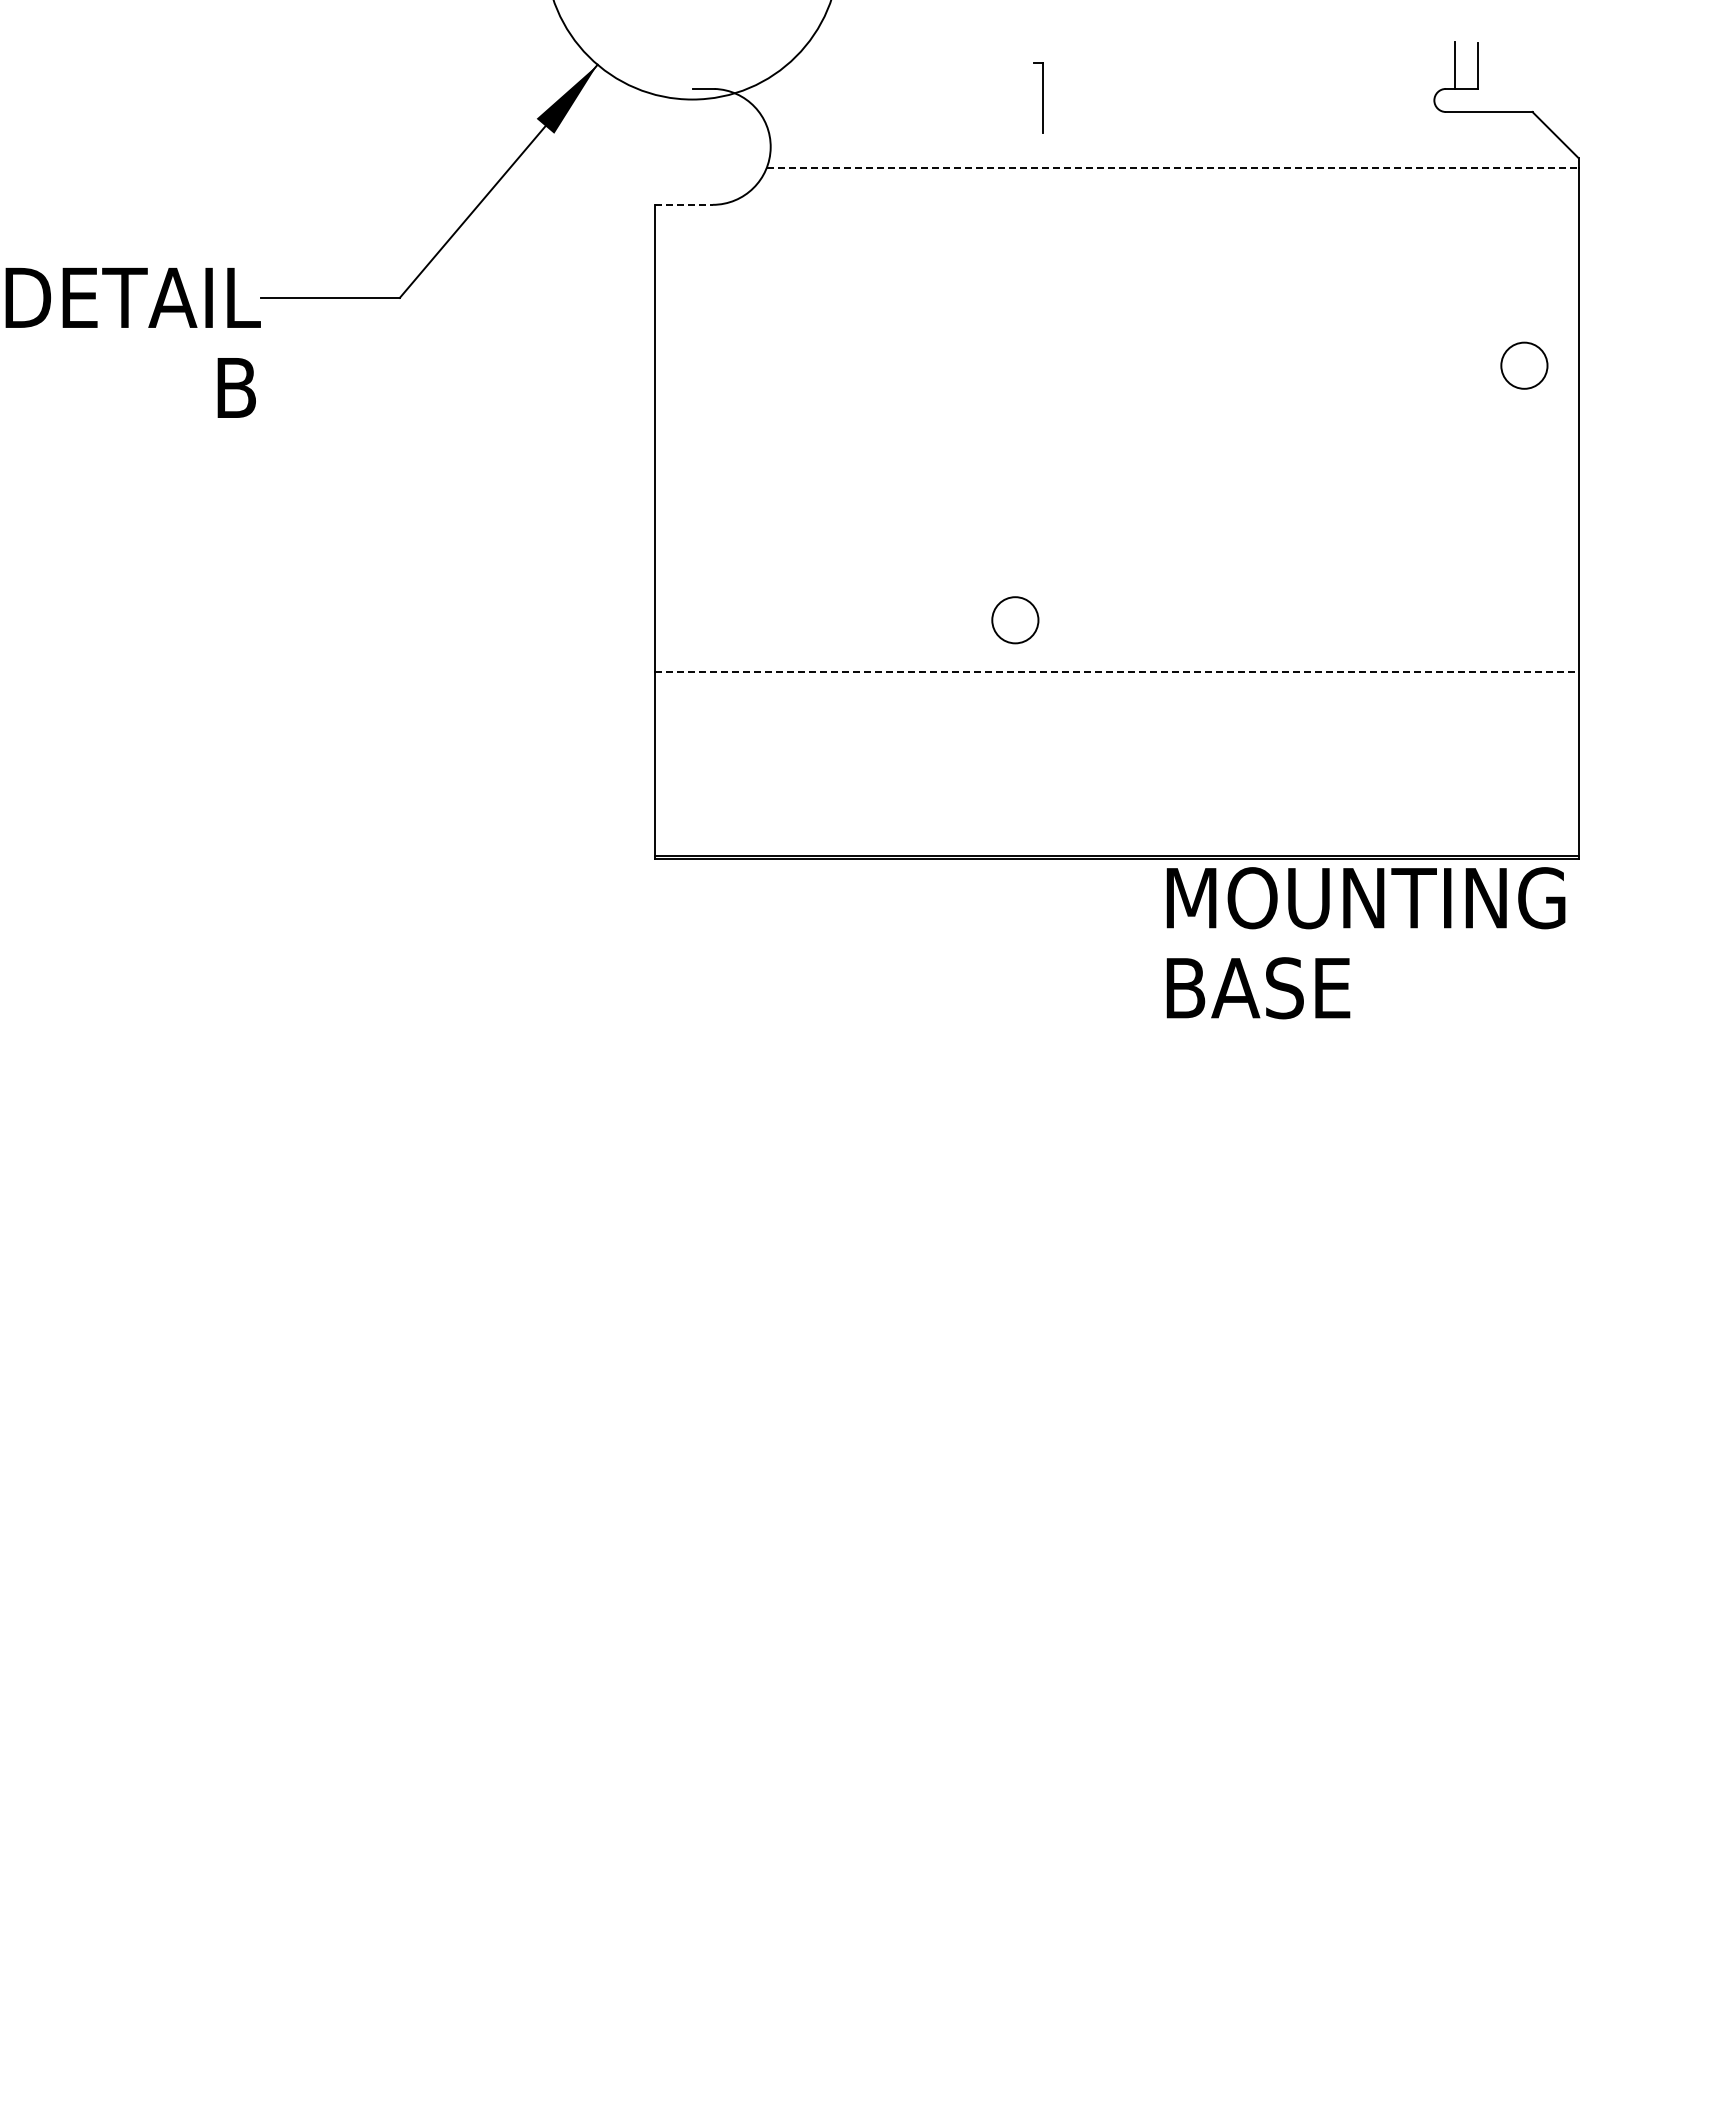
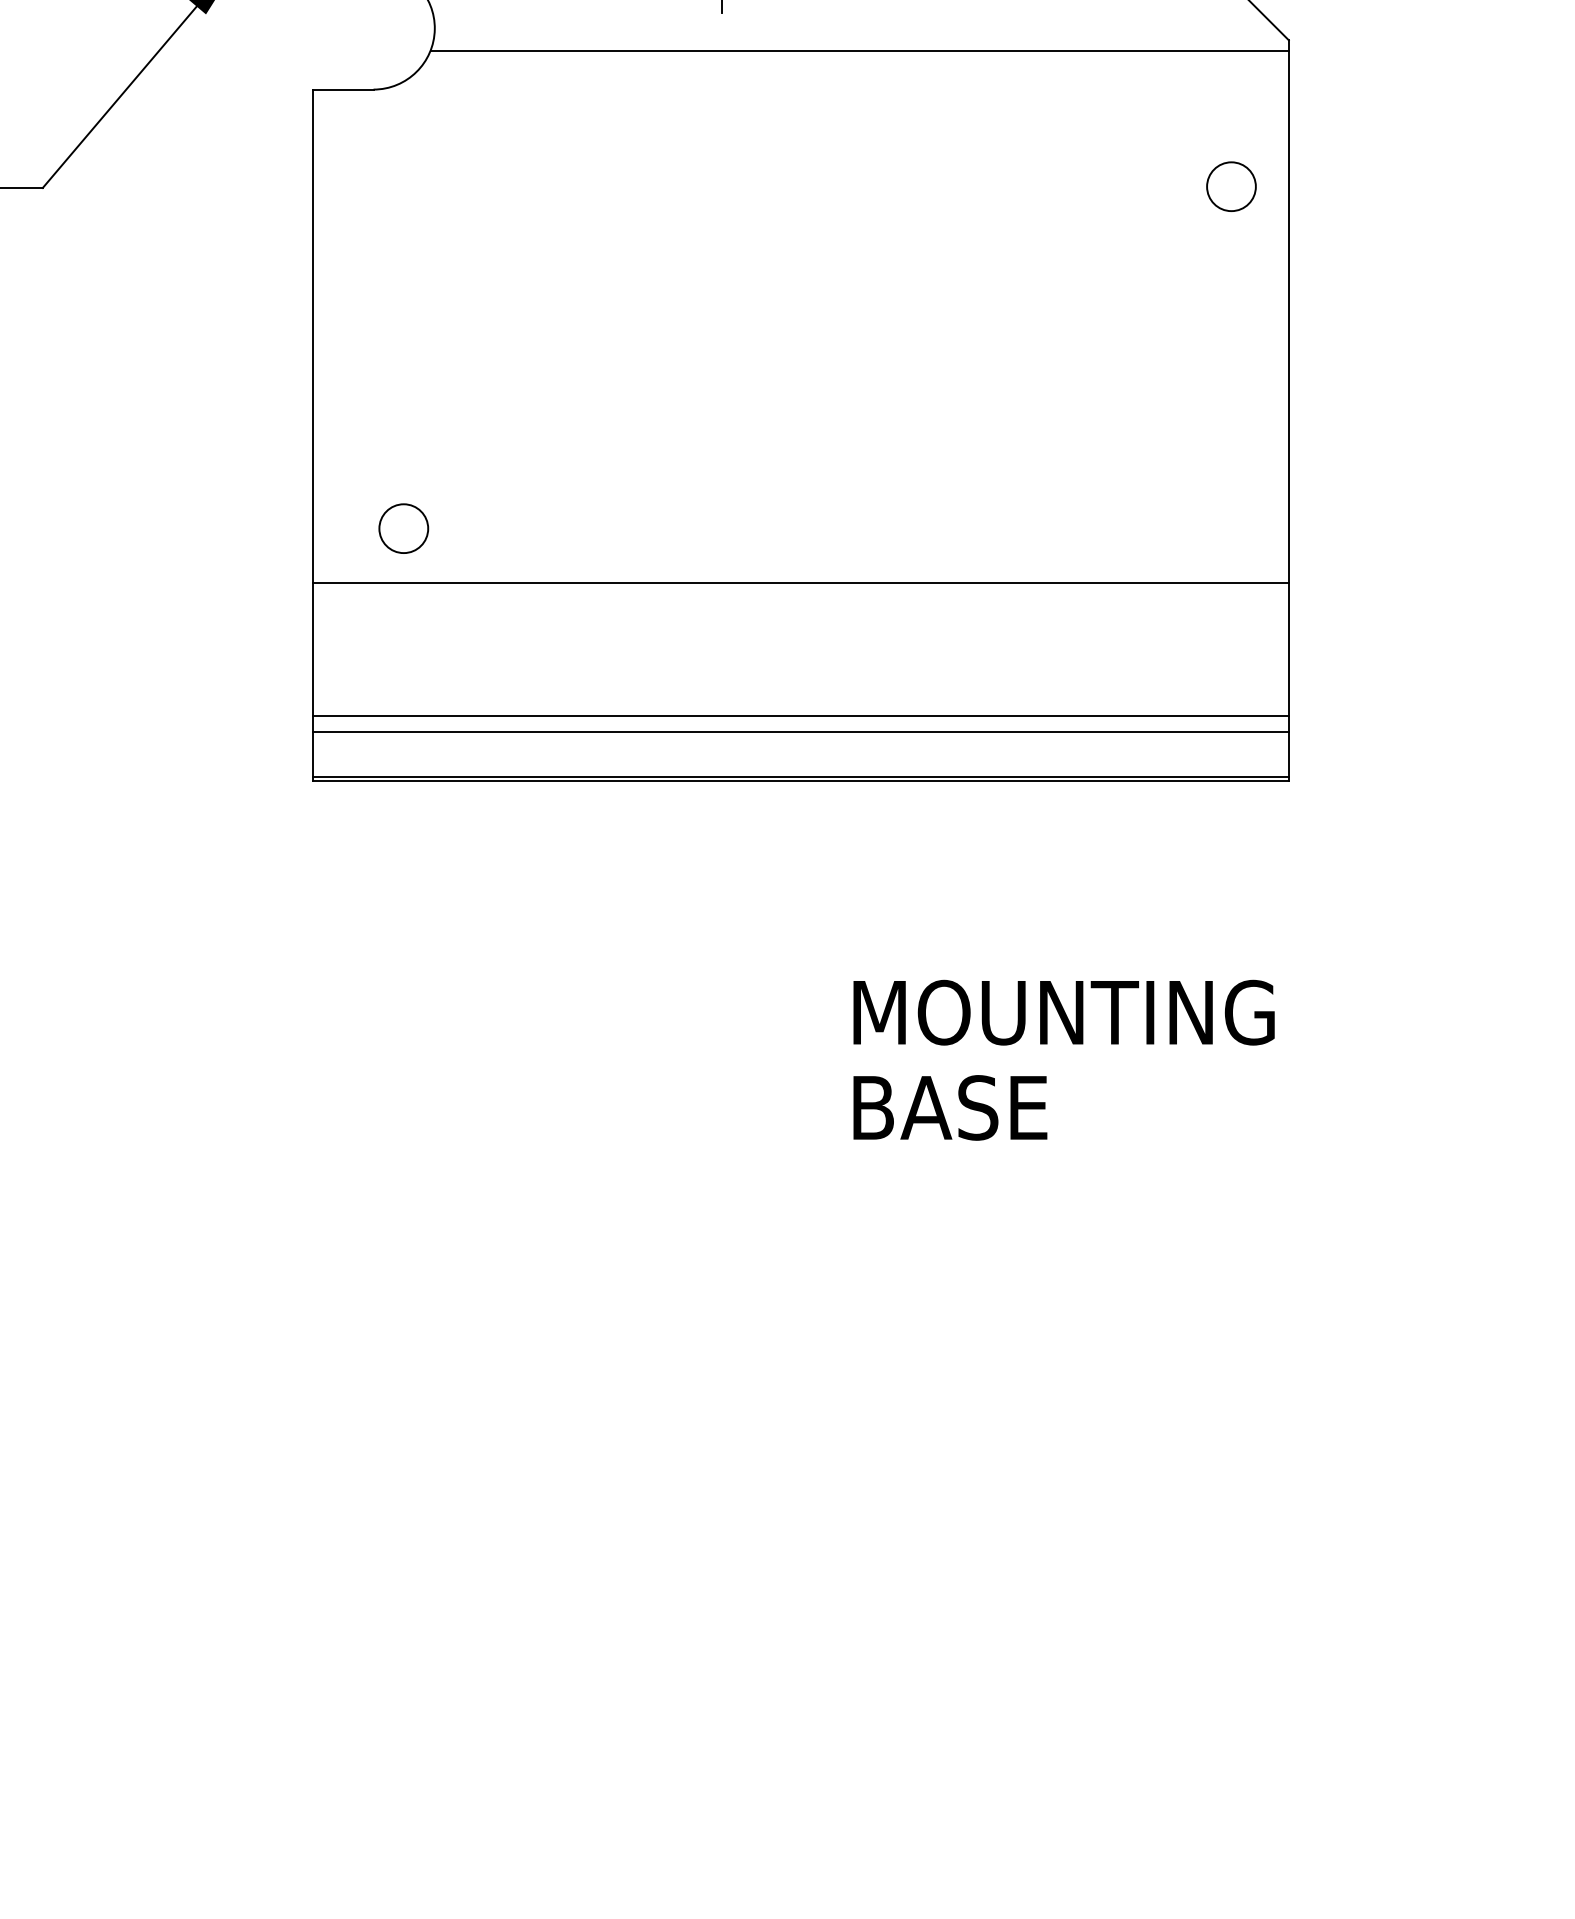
line: (1172, 167) -> (859, 50), dashed -> solid
line: (683, 204) -> (342, 89), dashed -> solid
circle: (1524, 365) -> (1231, 186), moved
circle: (1015, 620) -> (403, 528), moved
line: (1116, 671) -> (800, 582), dashed -> solid
line: (1116, 797) -> (800, 716), added
line: (1116, 812) -> (800, 731), added
text: (1365, 943) -> (1063, 1060), moved

